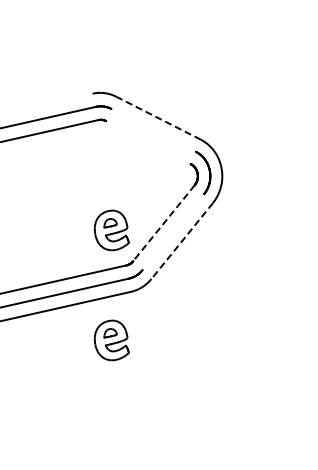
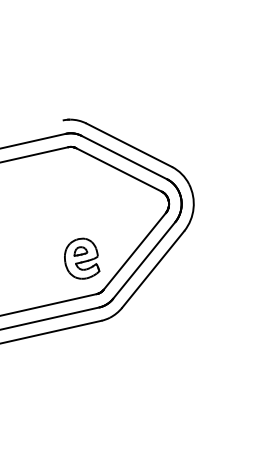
line: (158, 118) -> (129, 145), dashed -> solid
line: (153, 129) -> (124, 156), added
line: (148, 142) -> (119, 169), added
line: (164, 223) -> (135, 251), dashed -> solid
line: (173, 232) -> (144, 260), added
line: (182, 241) -> (153, 269), dashed -> solid
part: (111, 340) -> (81, 369), removed

